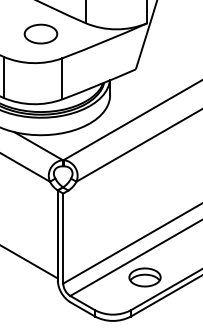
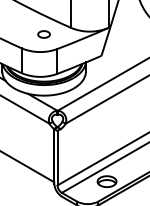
part: (39, 34) -> (43, 34), size x0.6

